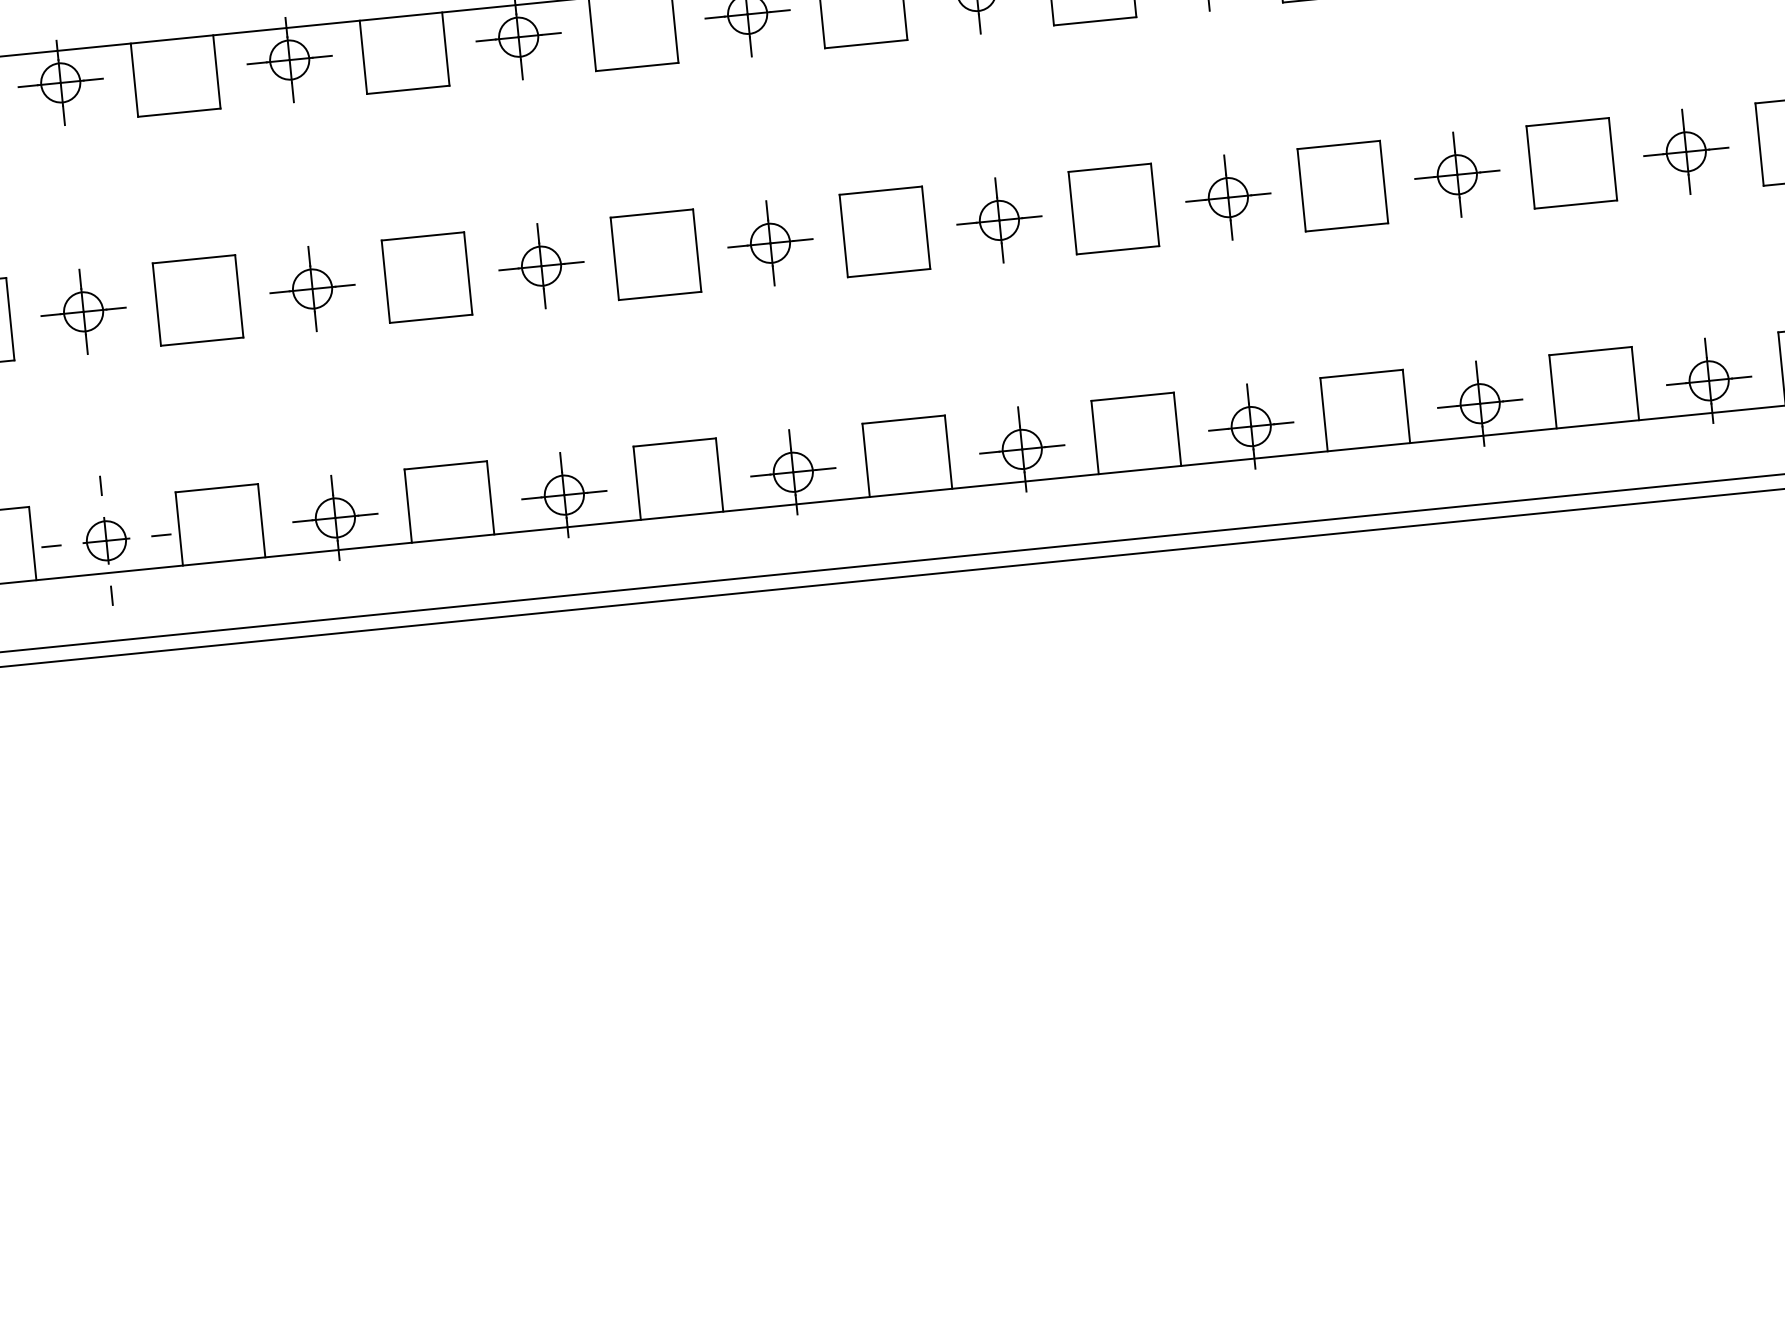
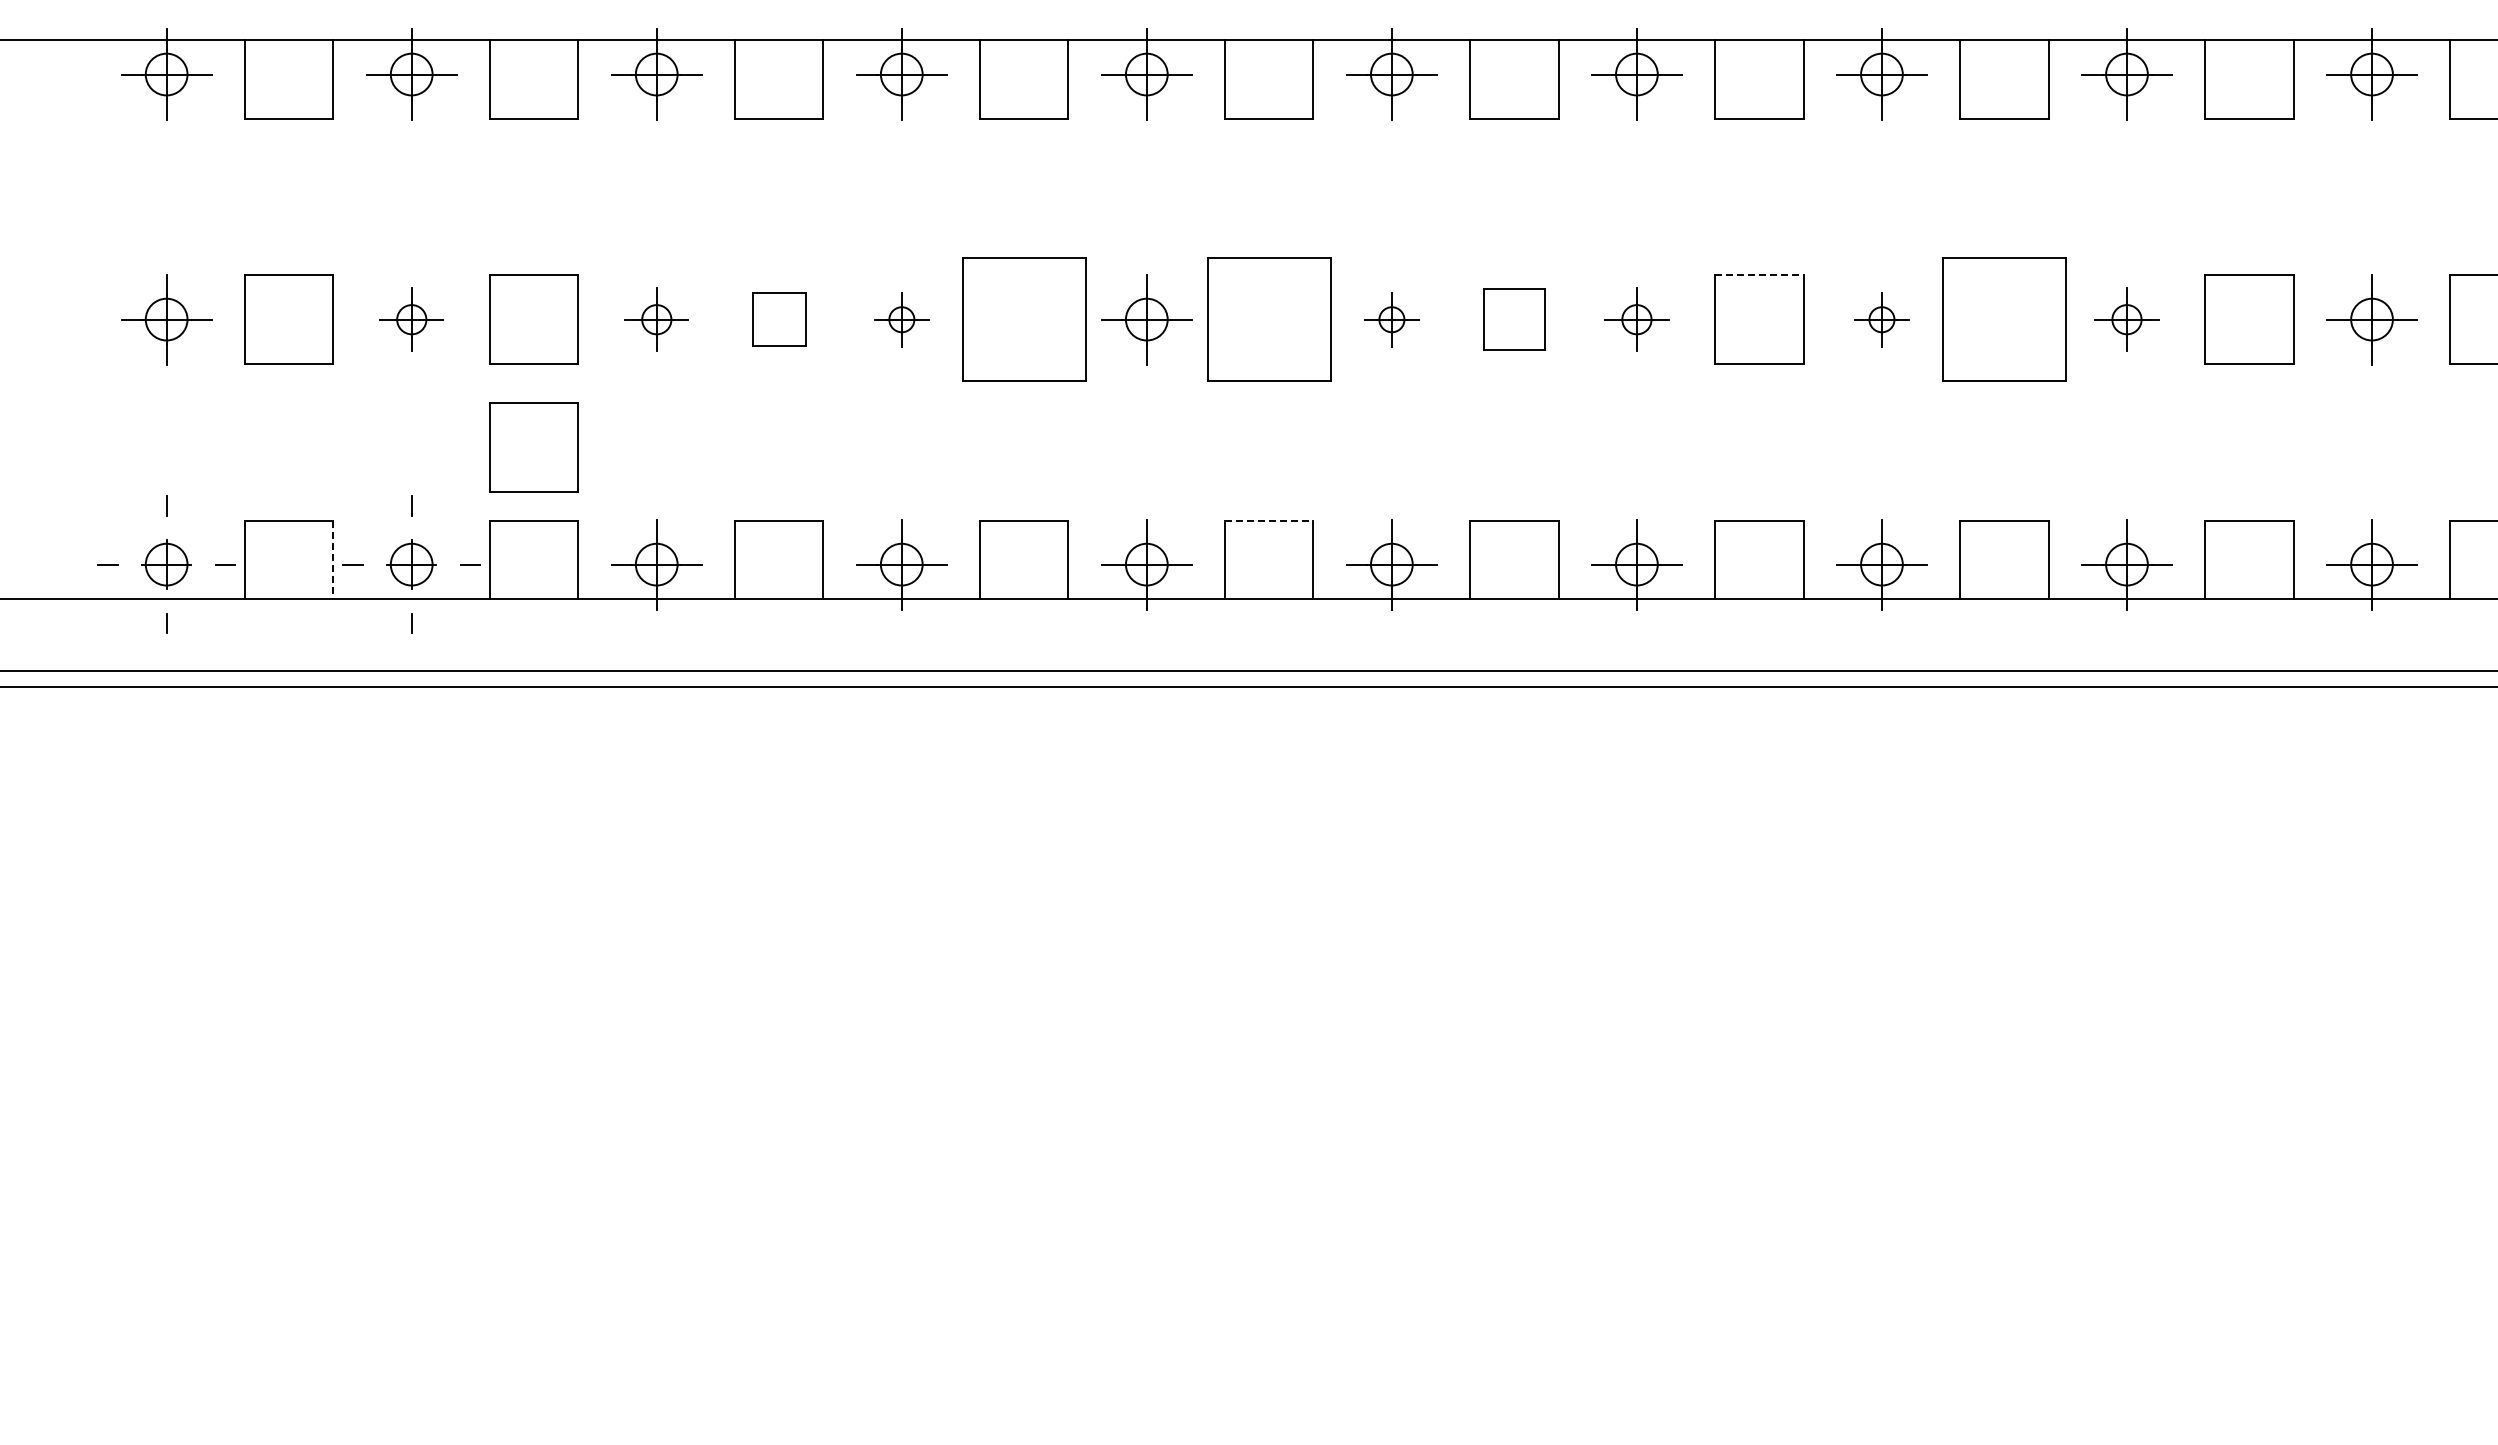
line: (1338, 144) -> (1759, 275), solid -> dashed
part: (1685, 151) -> (2126, 319), size x0.7
part: (1571, 163) -> (2004, 319), size x1.4
part: (1456, 174) -> (1881, 319), size x0.6
part: (1227, 197) -> (1636, 319), size x0.7
part: (1114, 208) -> (1514, 319), size x0.7
part: (999, 220) -> (1391, 319), size x0.6
part: (884, 231) -> (1268, 319), size x1.4
part: (655, 254) -> (1023, 319), size x1.4
part: (541, 266) -> (901, 319), size x0.6
part: (426, 277) -> (778, 319), size x0.6
part: (312, 288) -> (656, 319), size x0.7
part: (83, 311) -> (411, 319), size x0.7
line: (903, 419) -> (1269, 520), solid -> dashed
part: (209, 420) -> (533, 447), added
line: (33, 544) -> (333, 560), solid -> dashed

